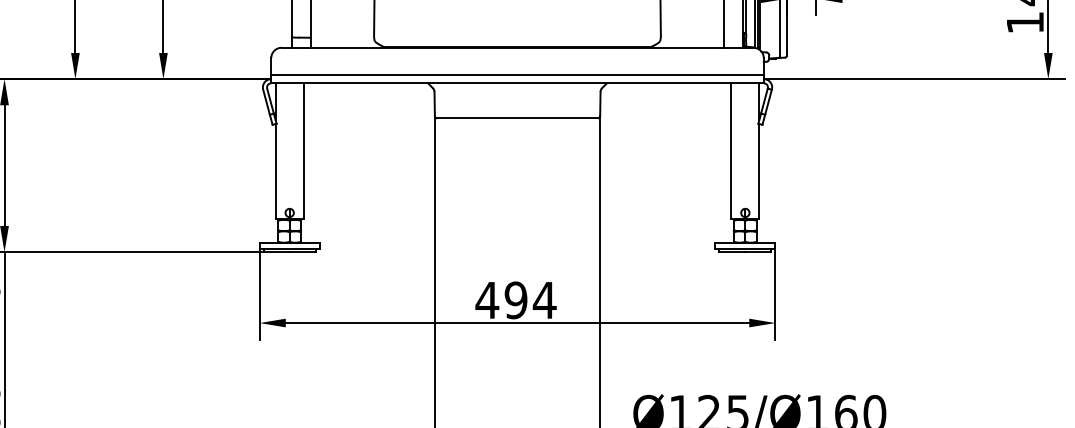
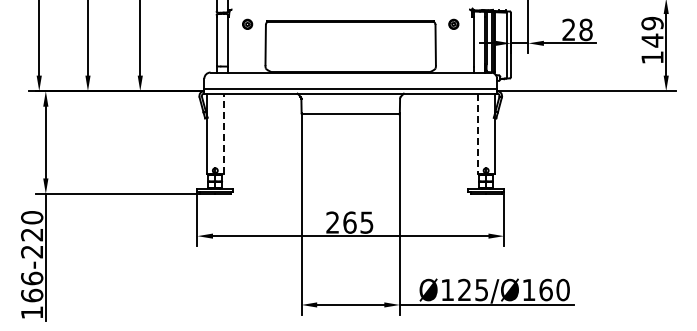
line: (303, 150) -> (223, 133), solid -> dashed
line: (730, 152) -> (477, 134), solid -> dashed
text: (515, 300) -> (349, 222), 494 -> 265

